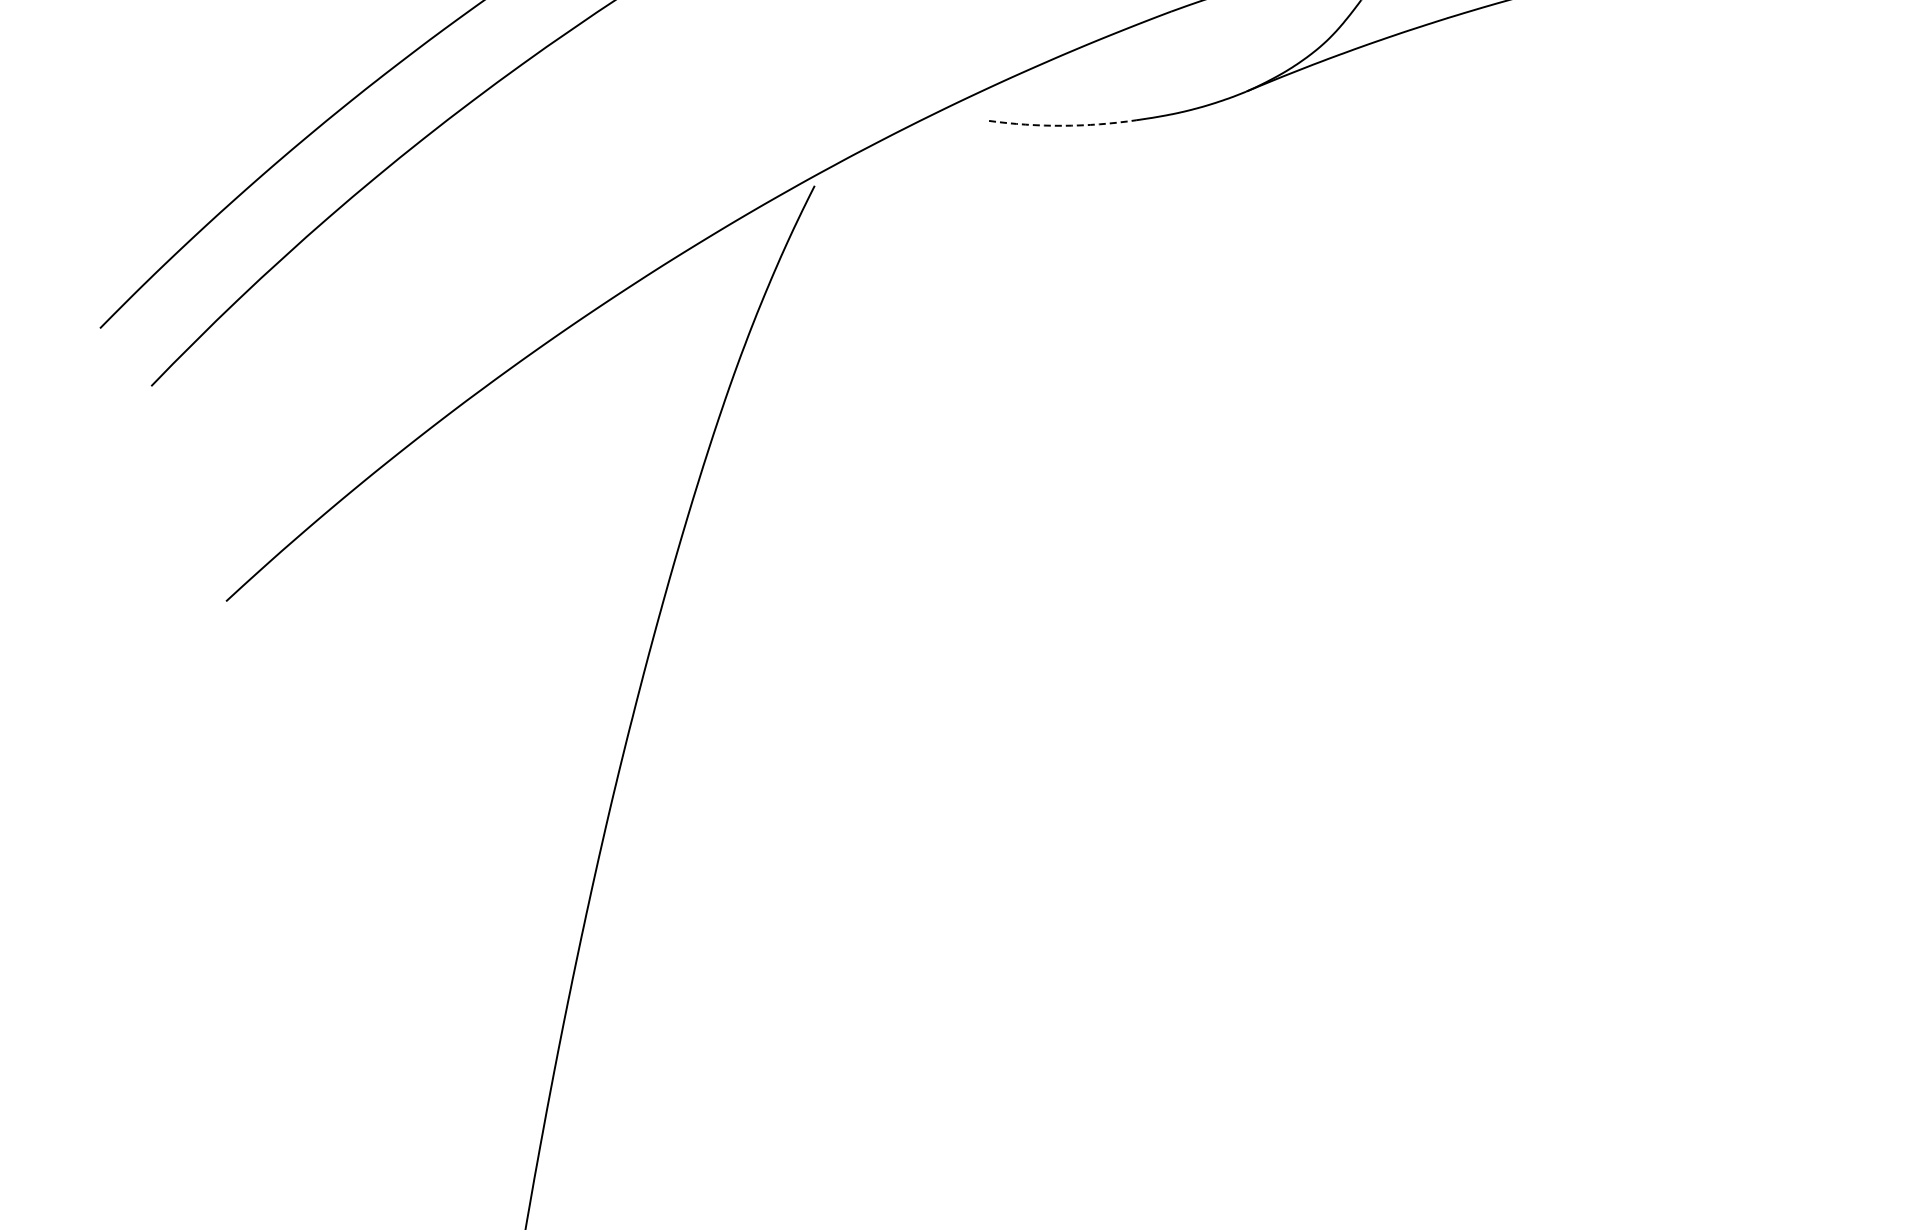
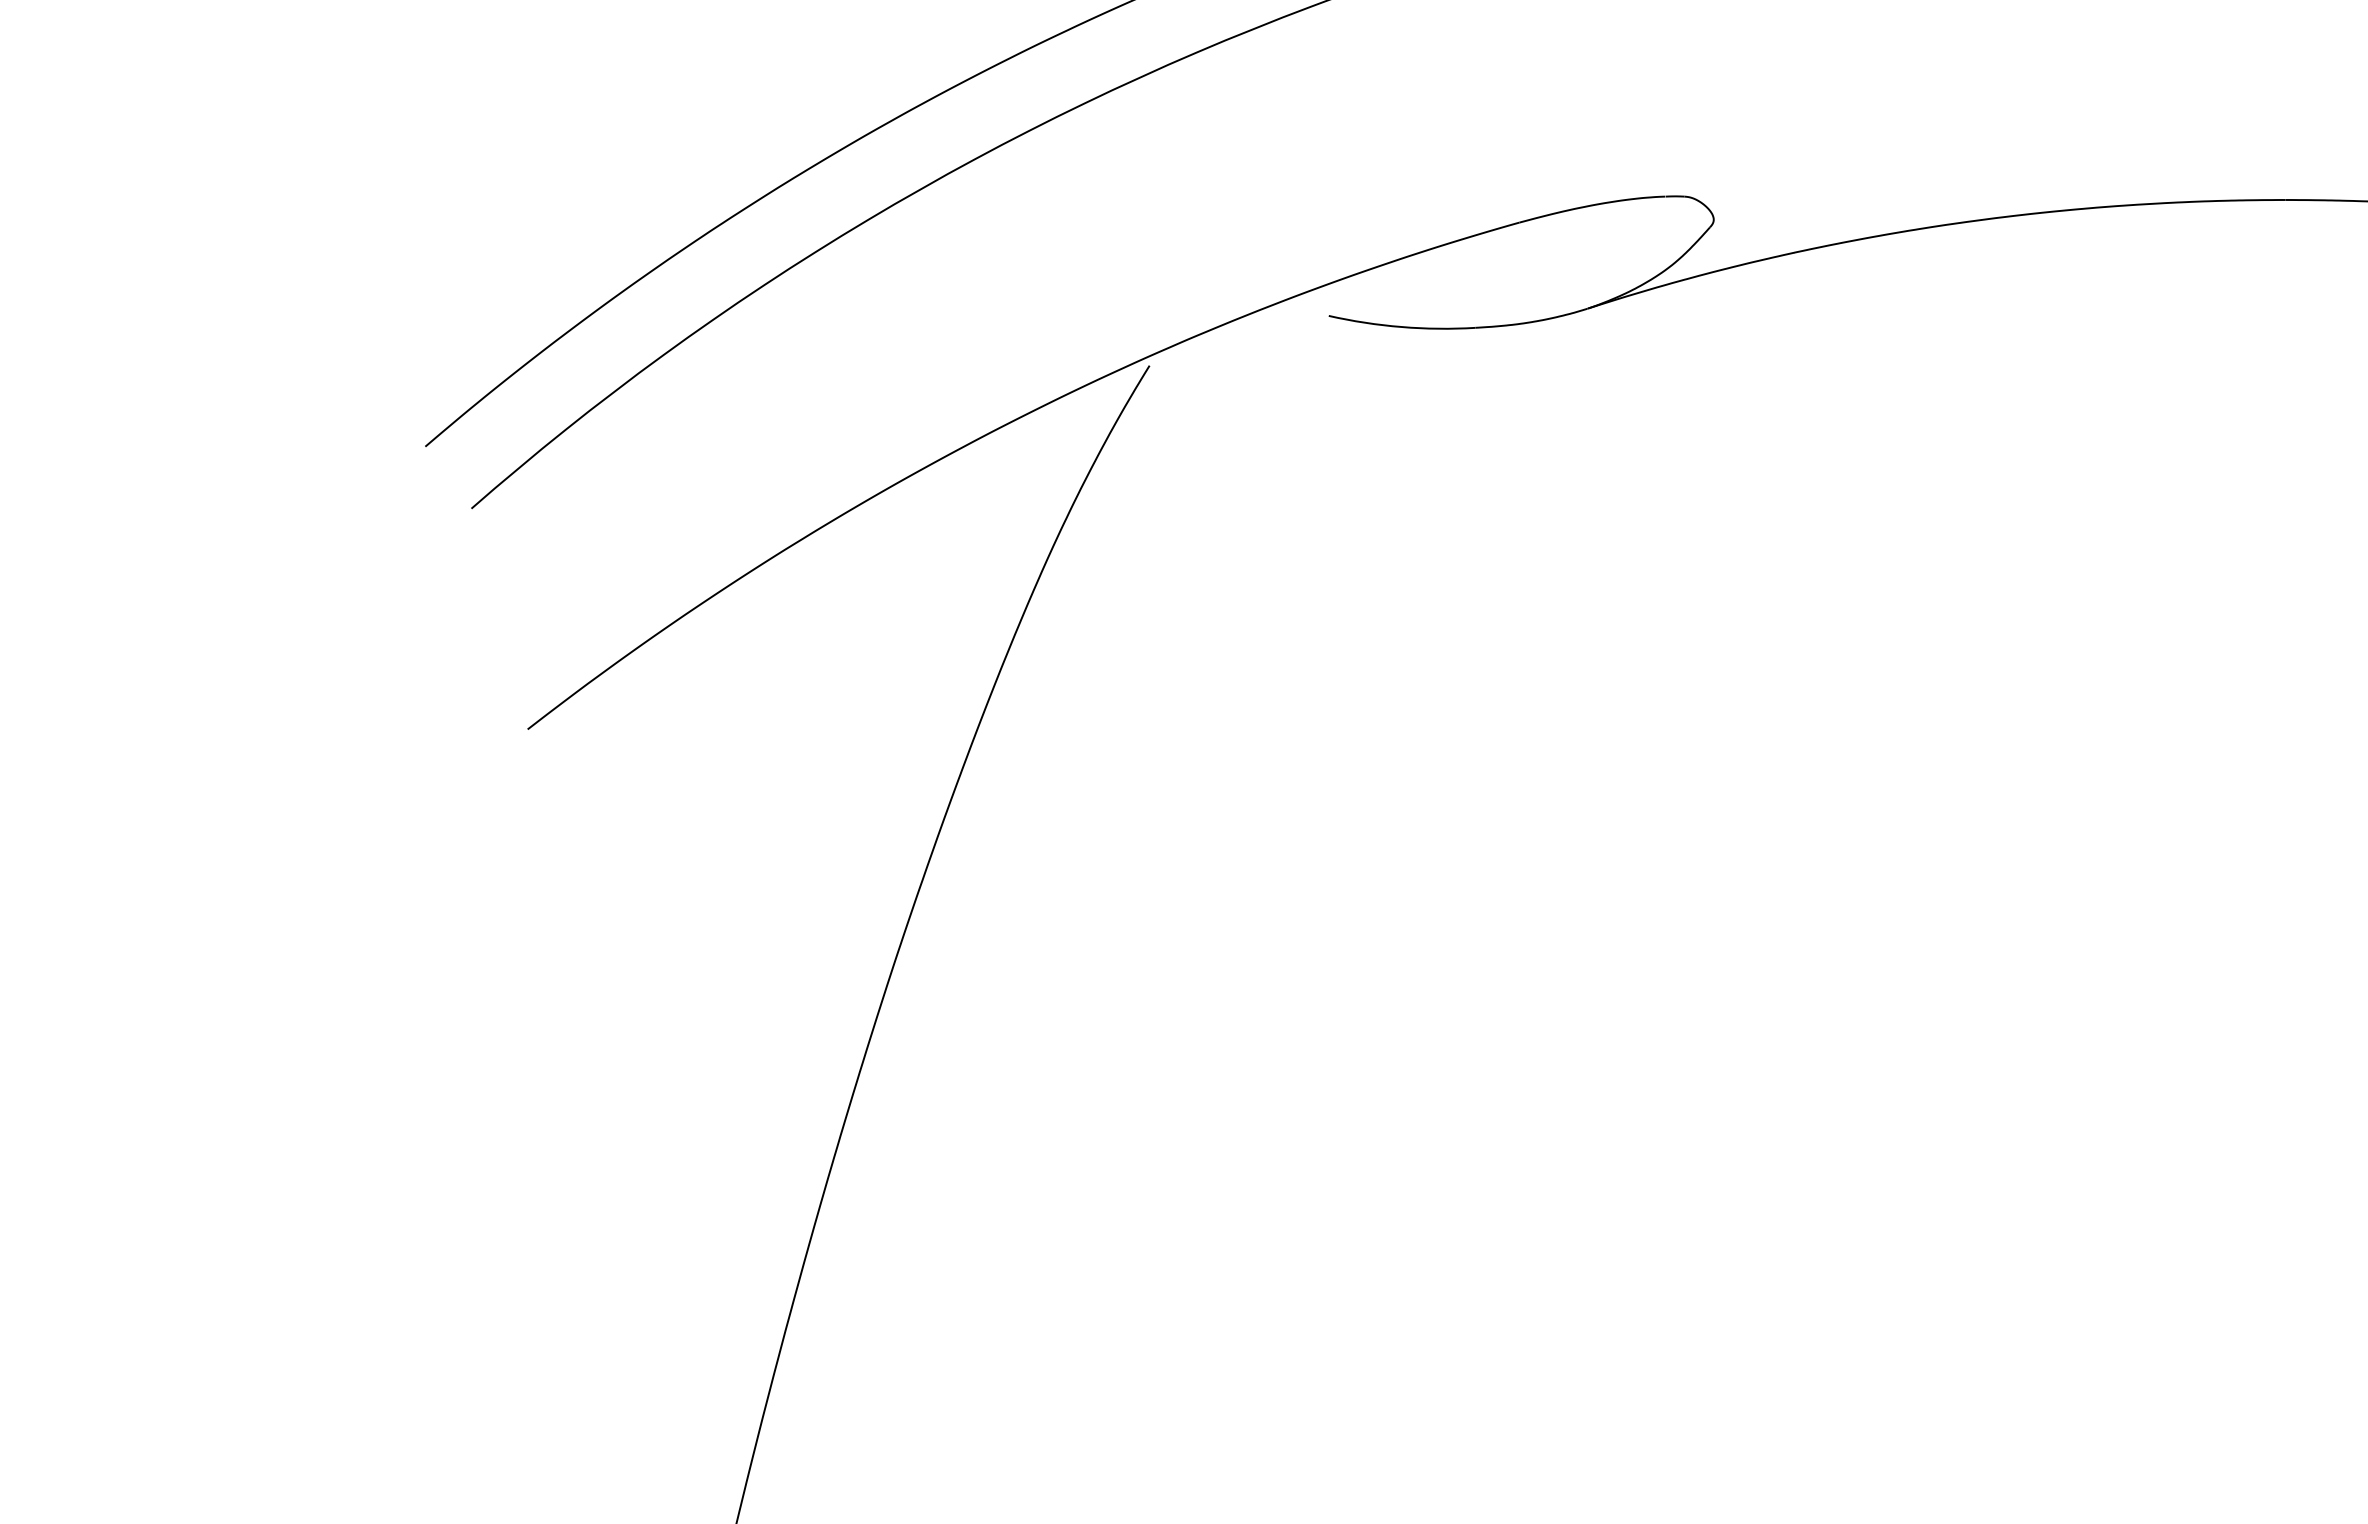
arc: (1062, 126) -> (1401, 327), dashed -> solid

